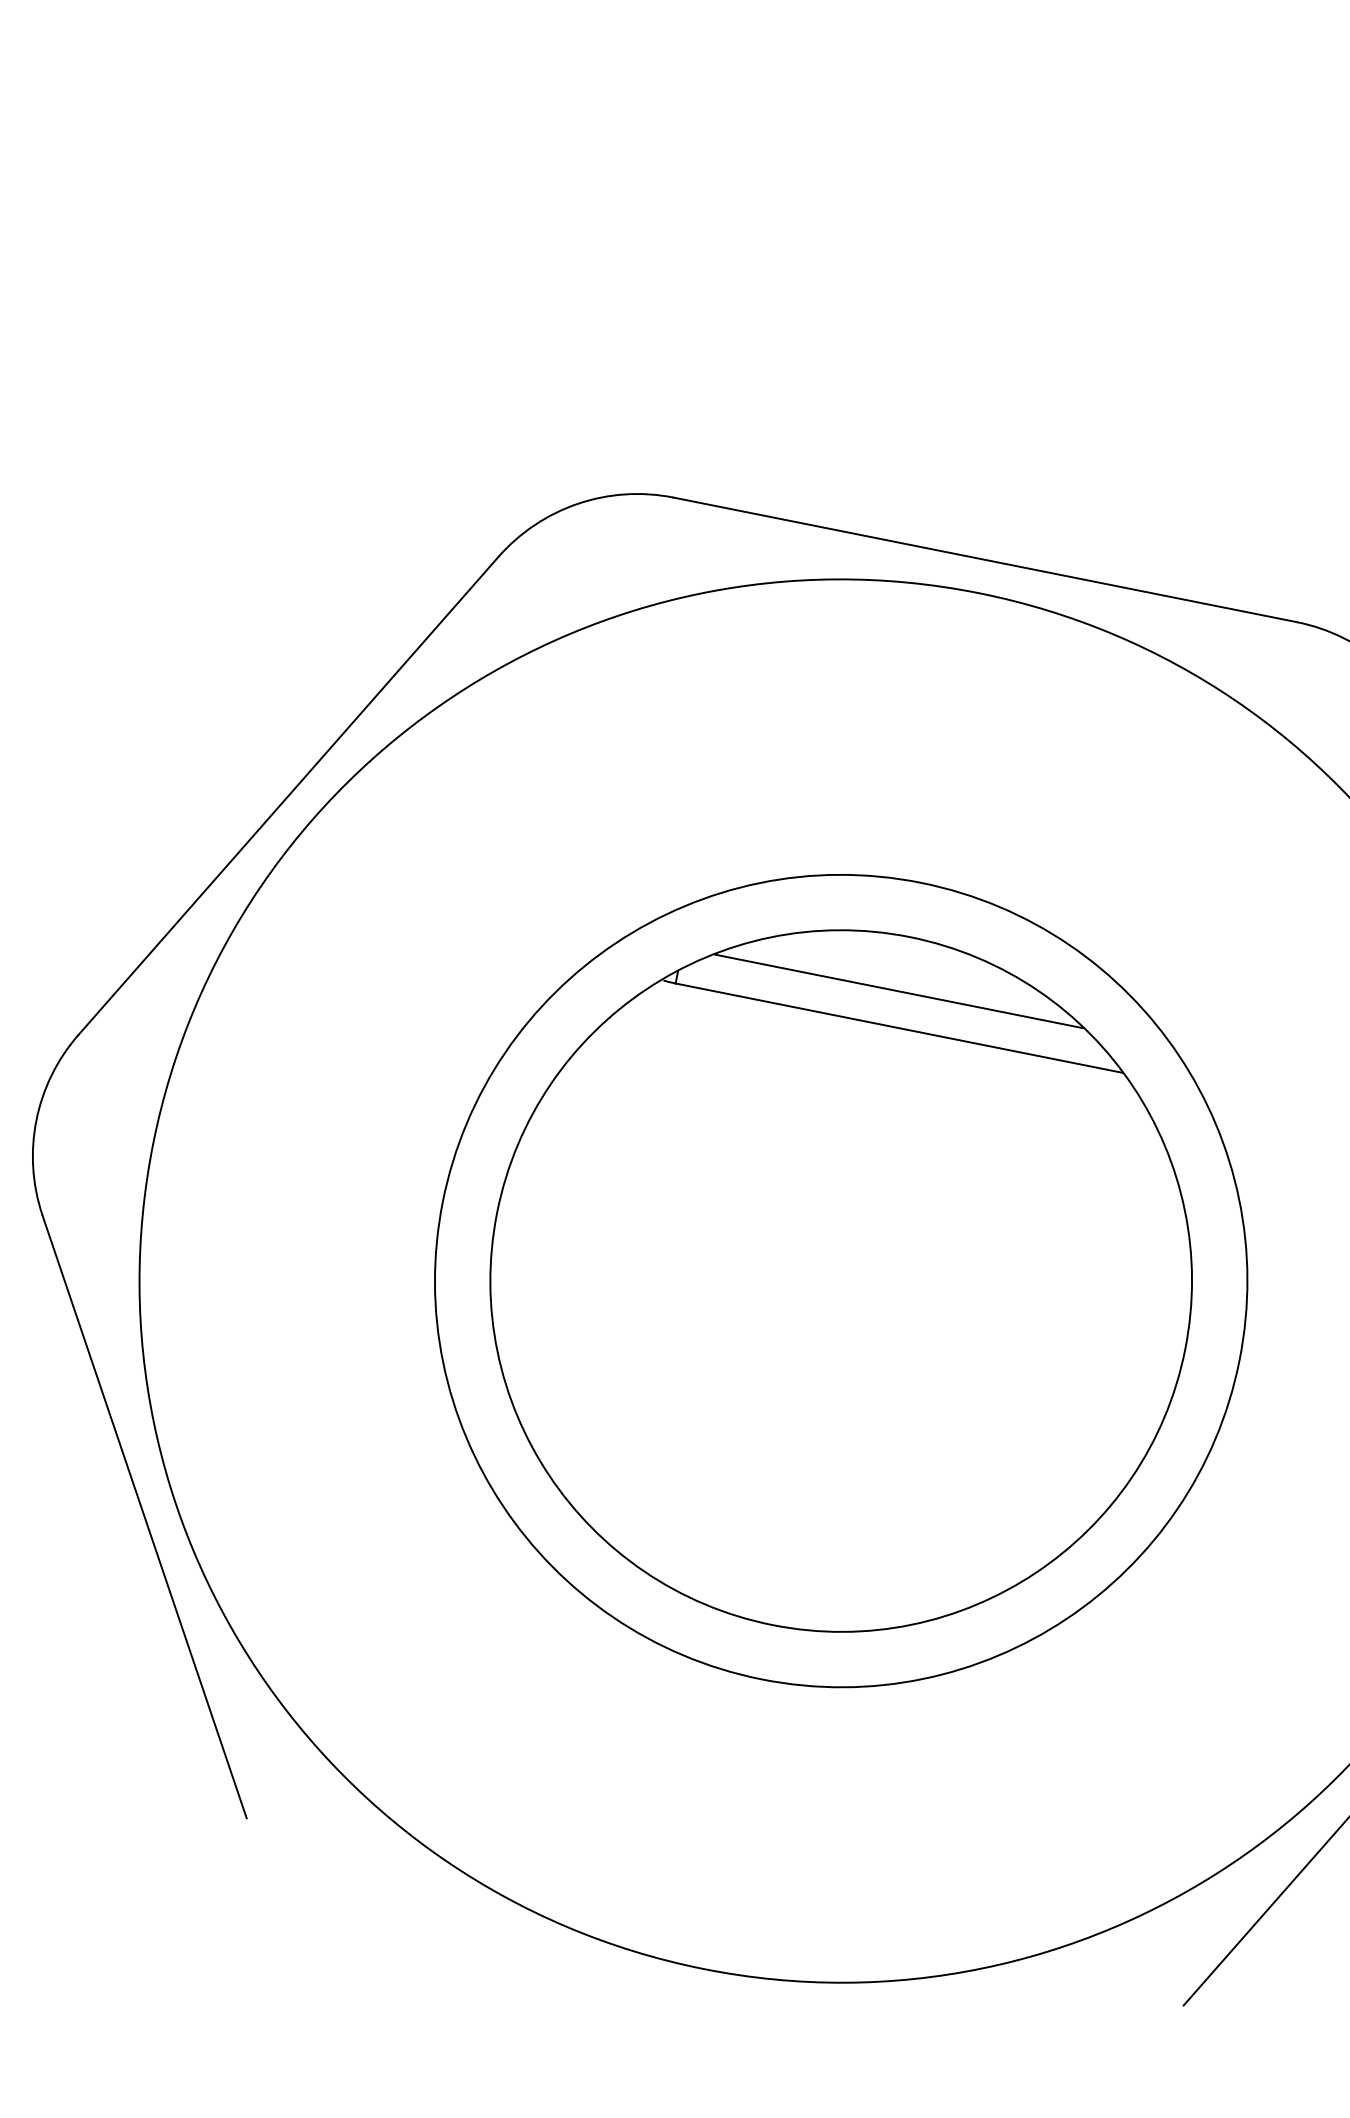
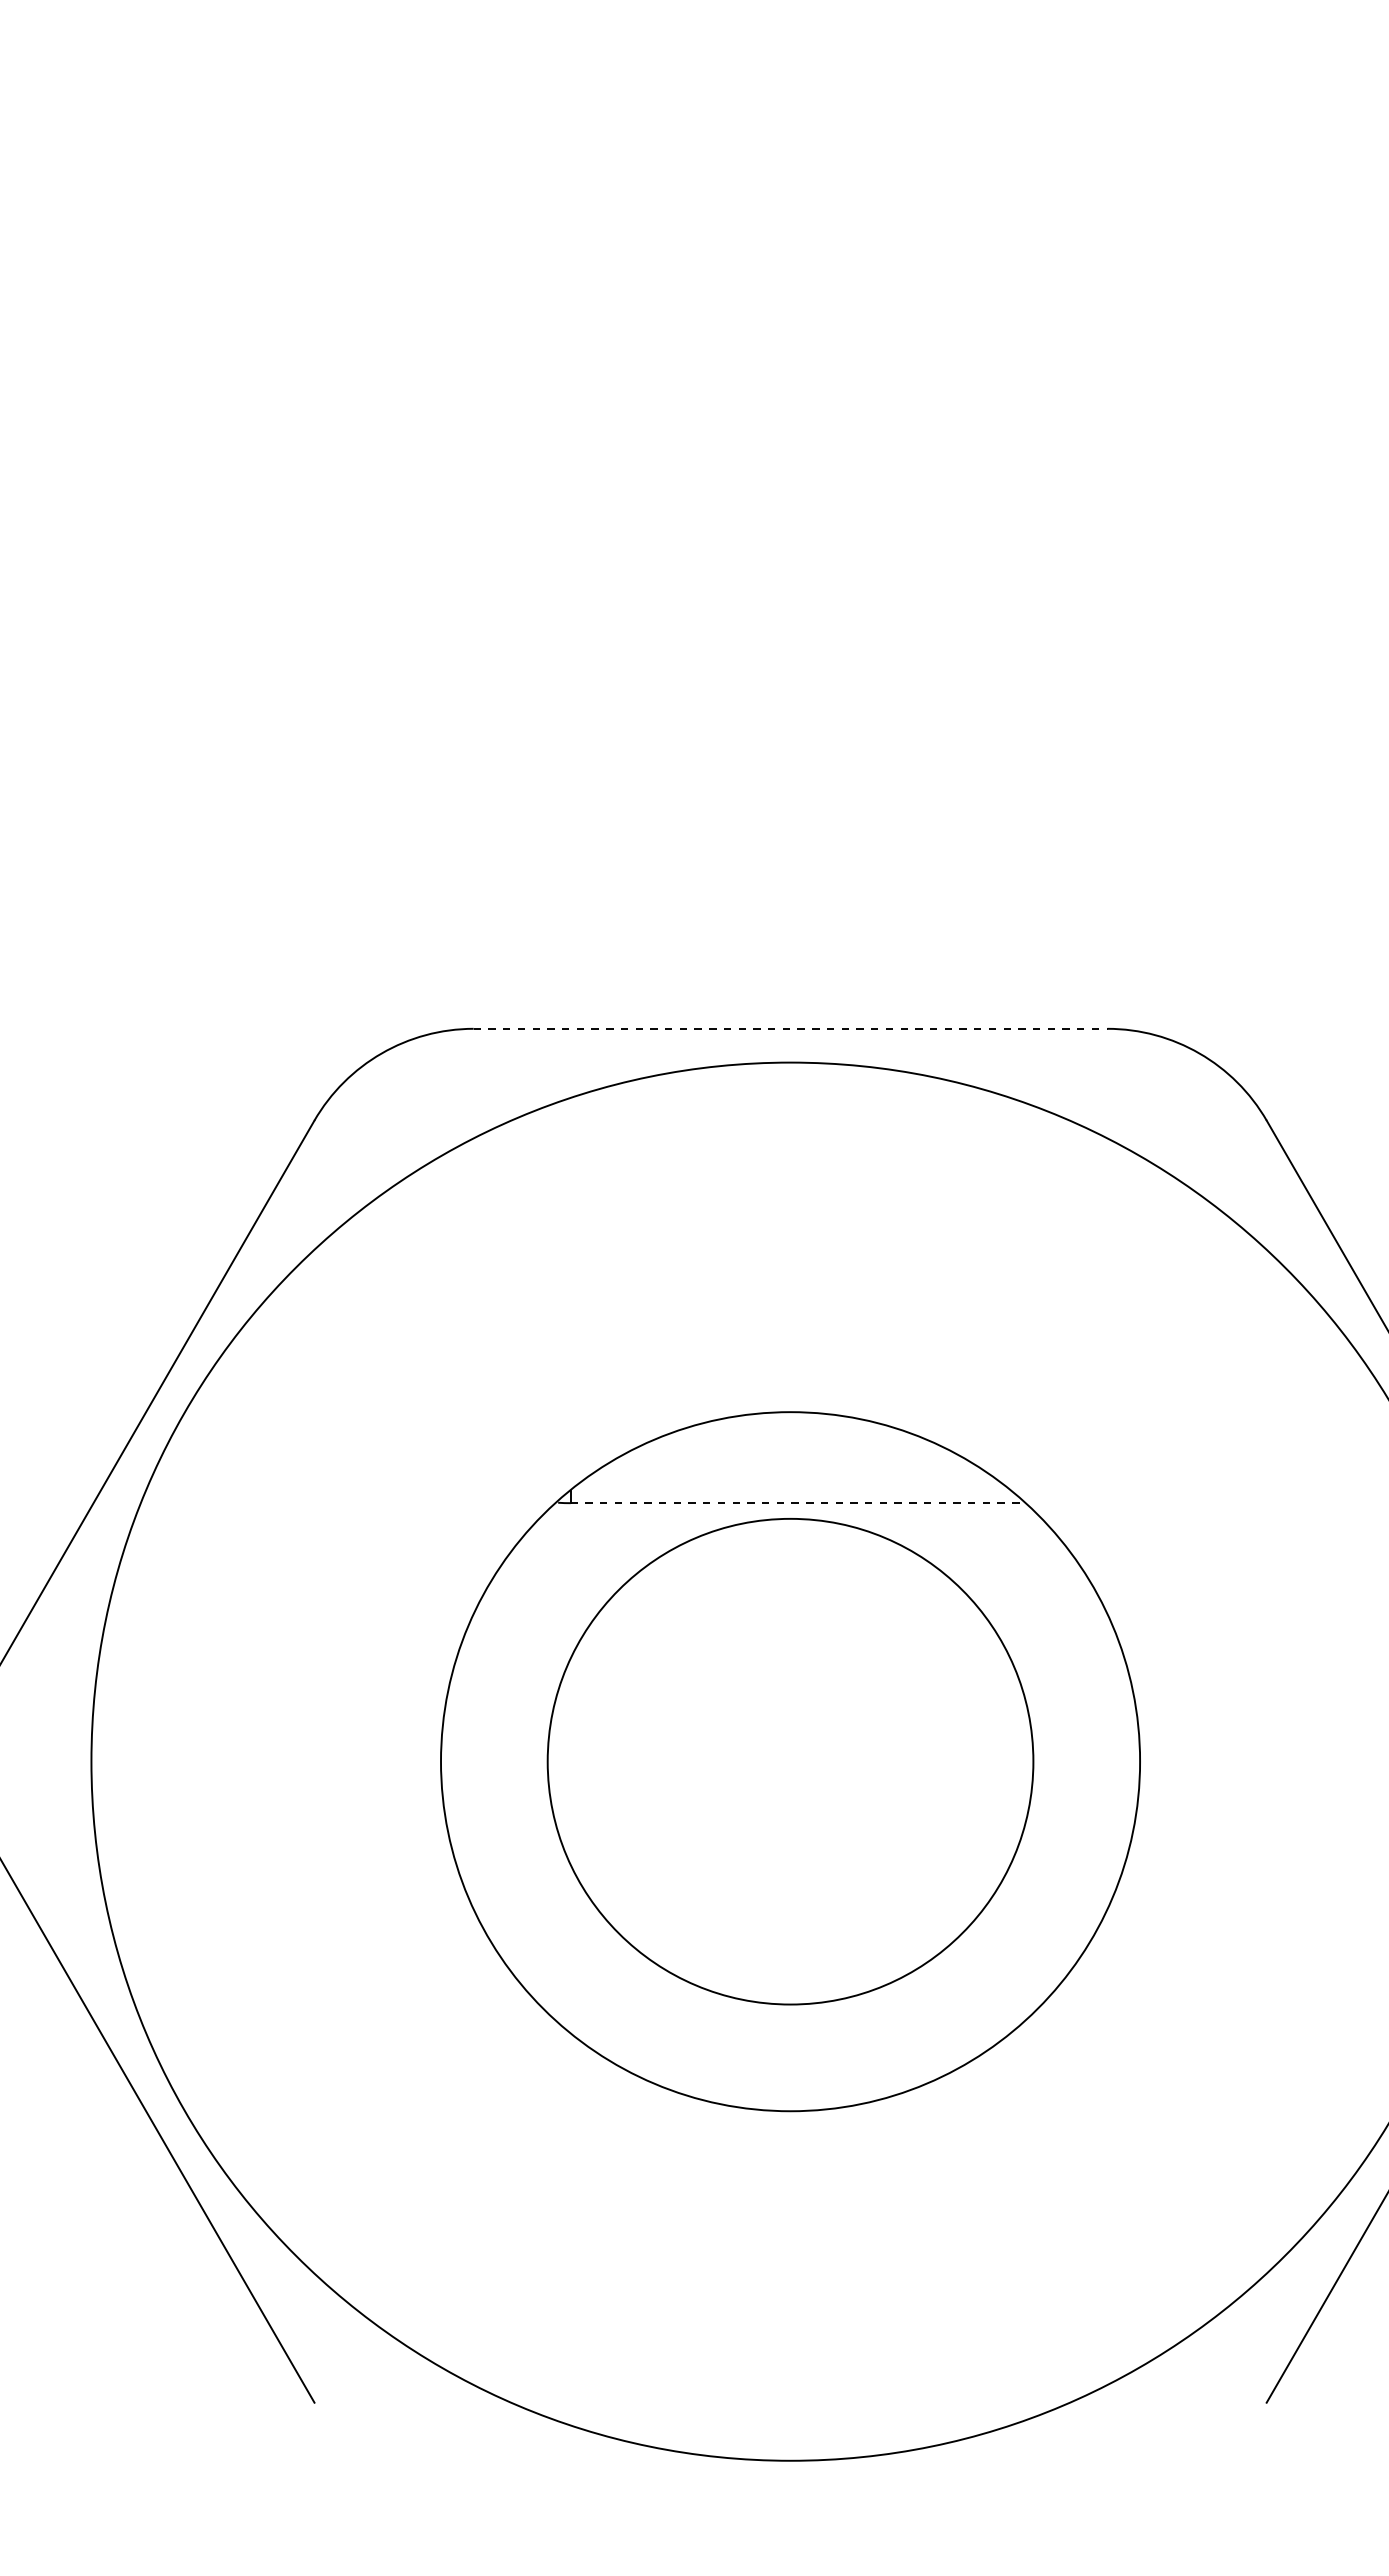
line: (985, 559) -> (790, 1028), solid -> dashed
line: (898, 991) -> (790, 1467), removed
line: (898, 1028) -> (797, 1503), solid -> dashed
circle: (841, 1280) -> (790, 1761), size x0.6

